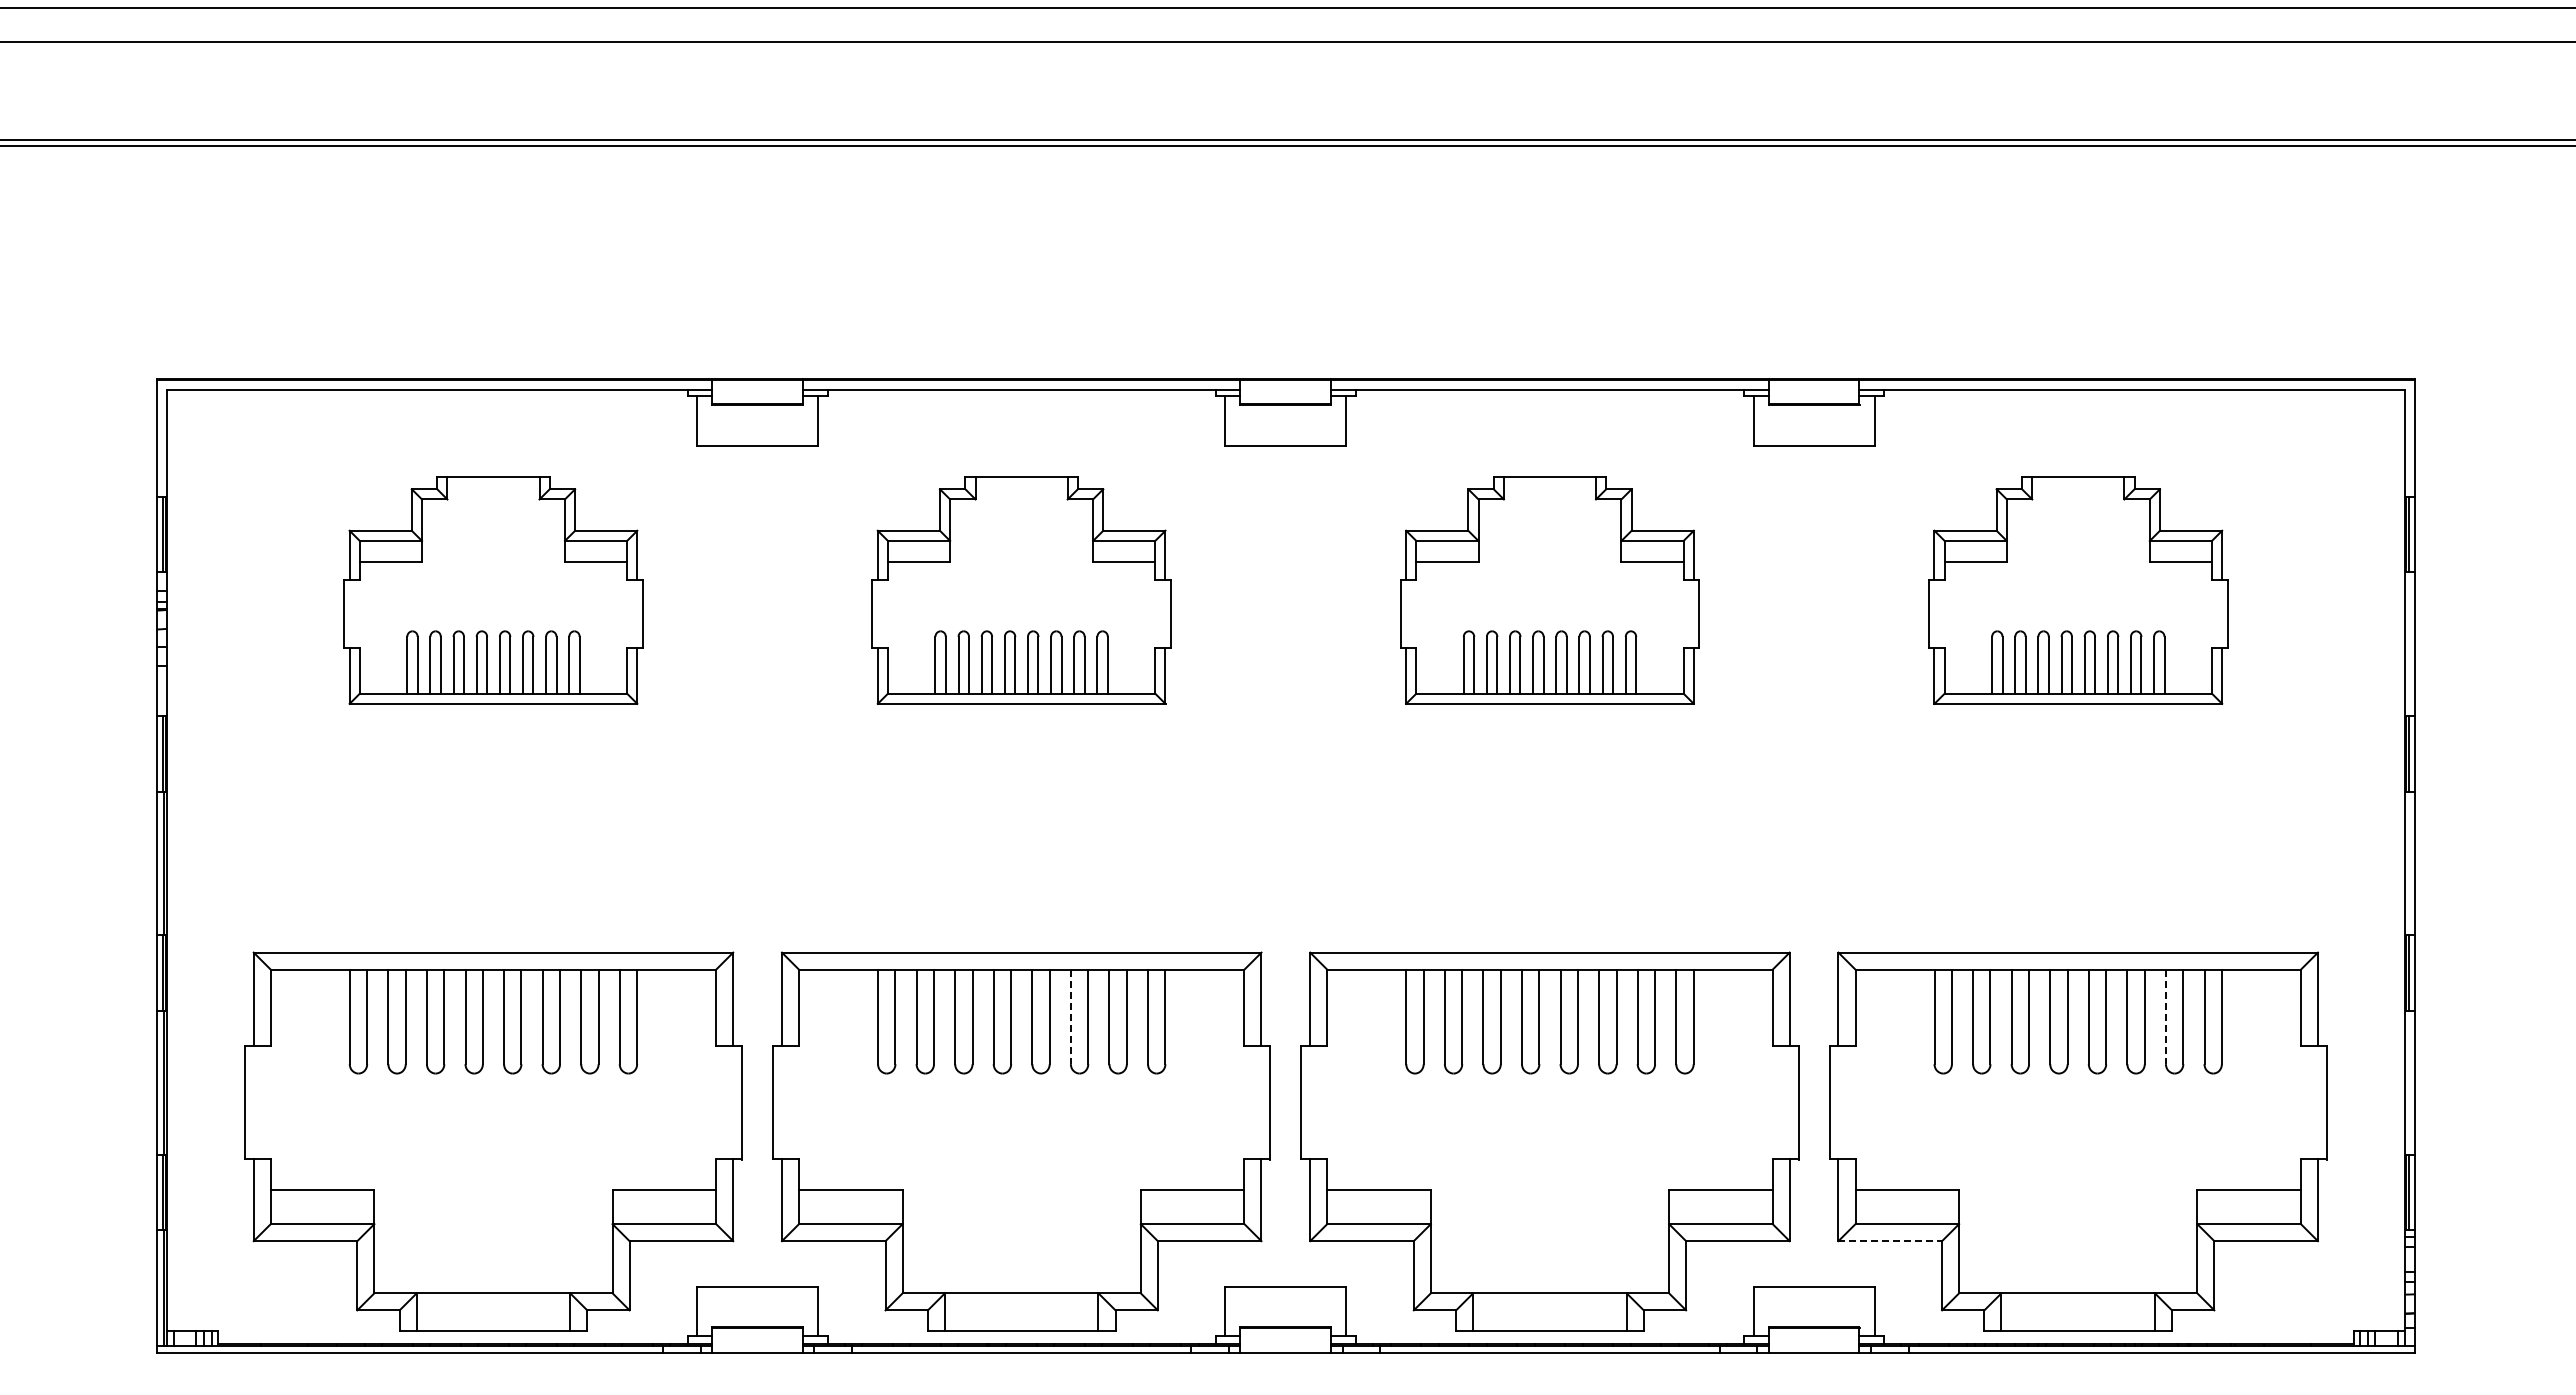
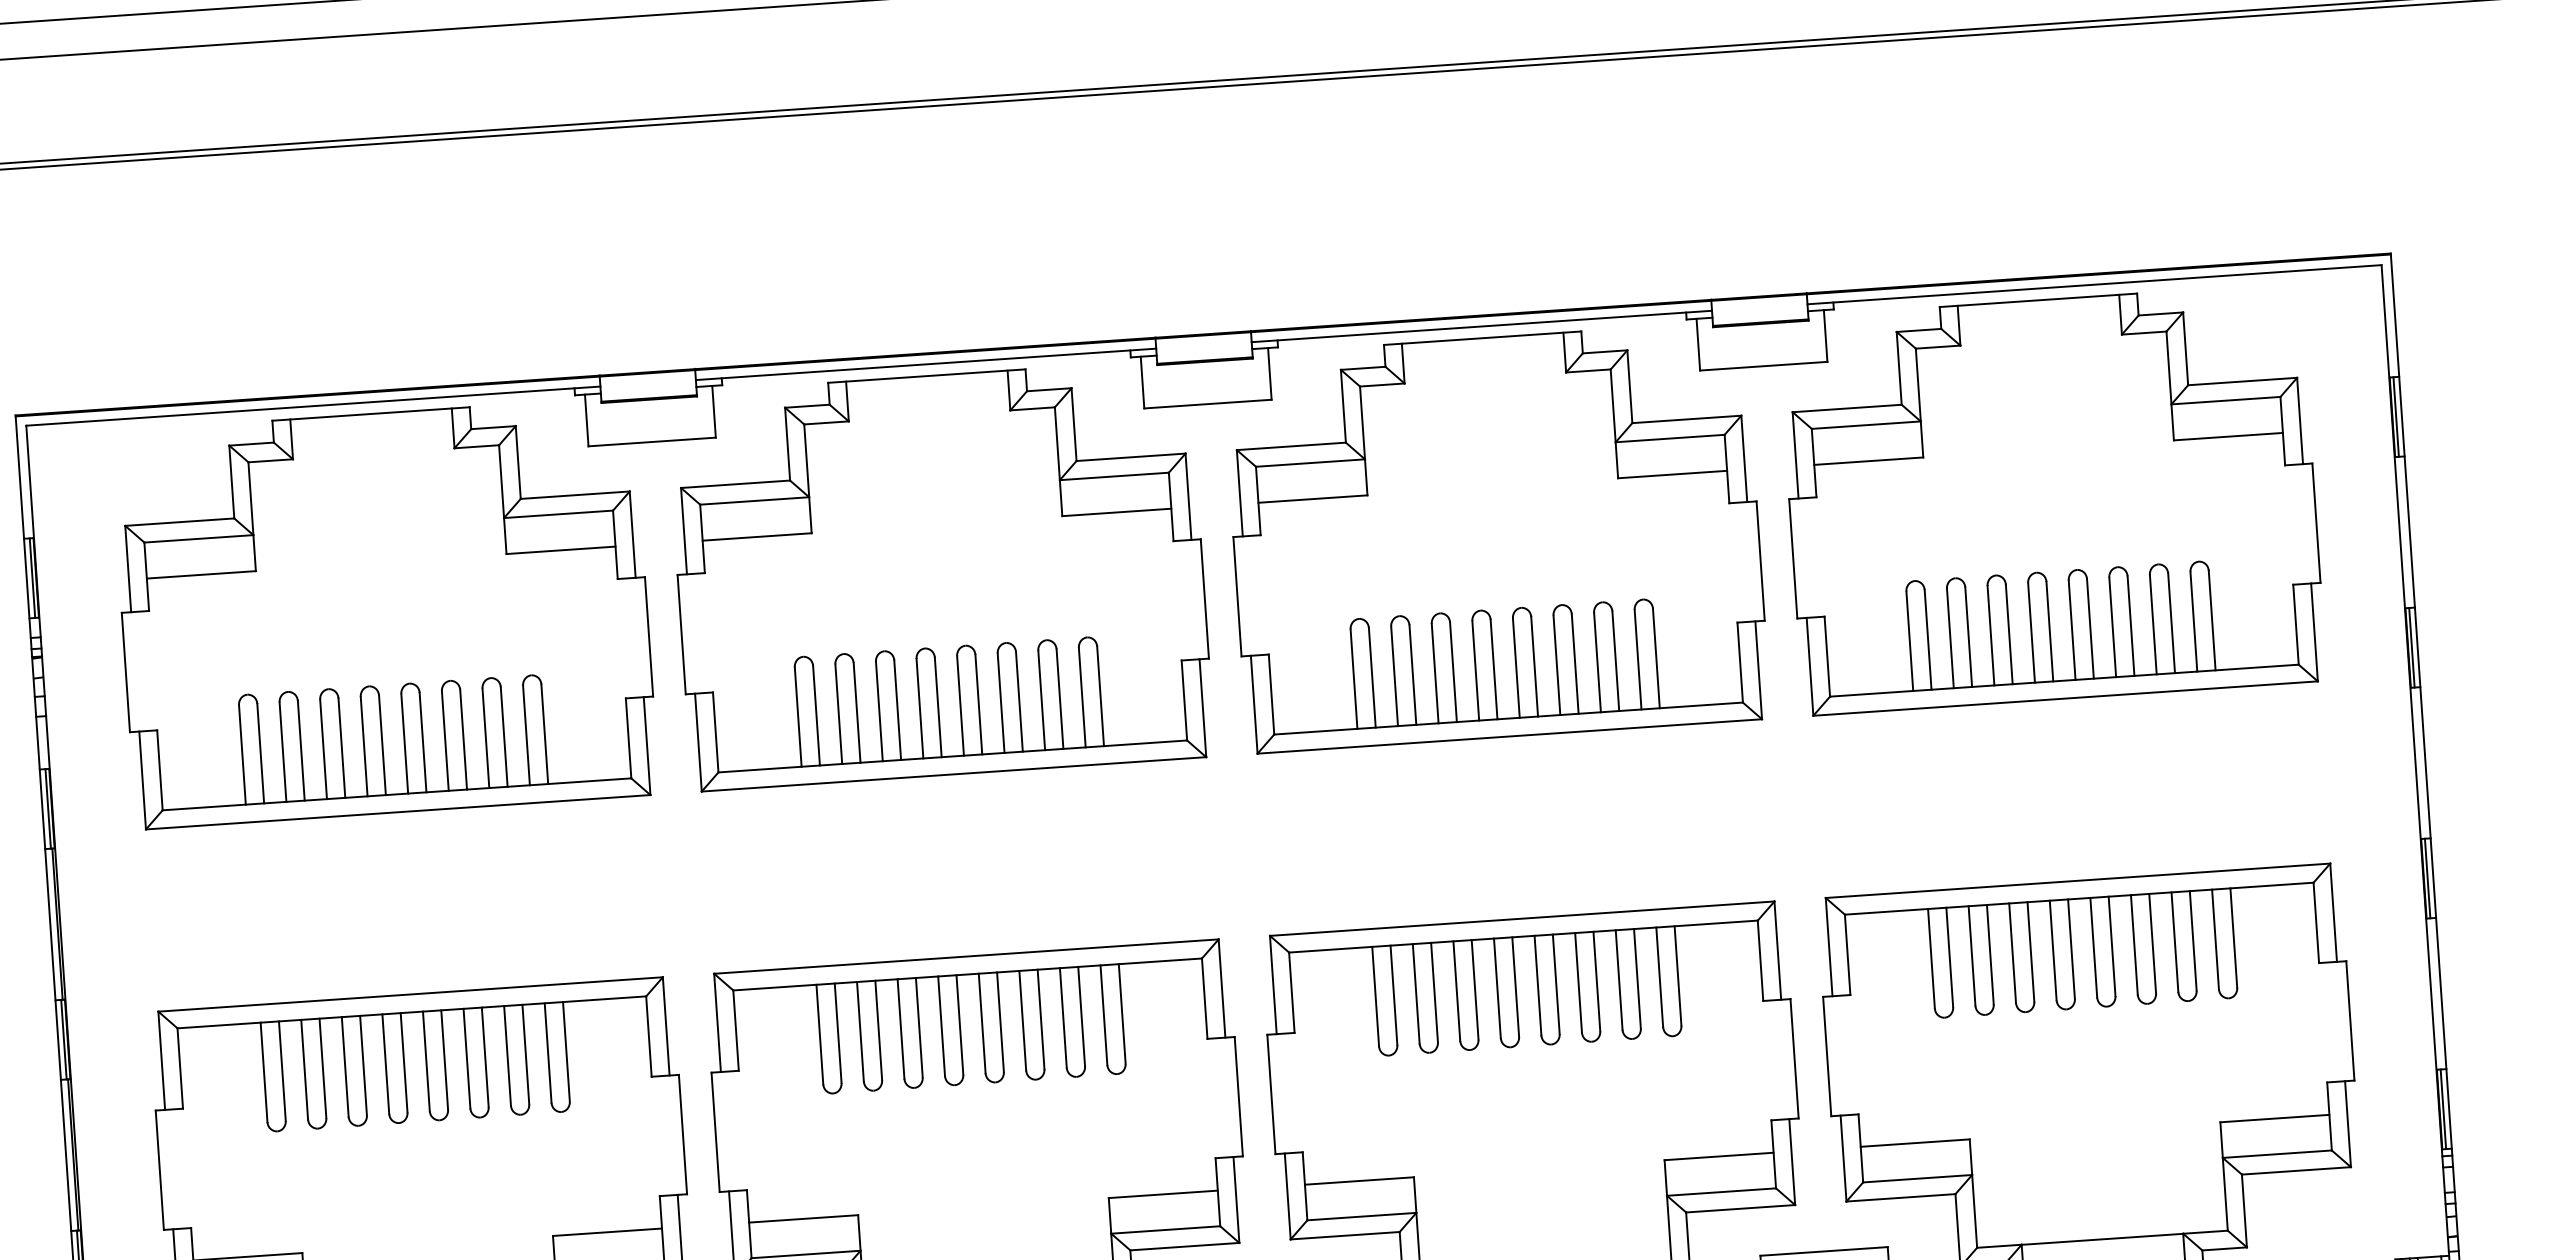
part: (493, 590) -> (384, 613), size x1.67
part: (1021, 590) -> (940, 575), size x1.67
part: (1549, 590) -> (1495, 537), size x1.67
part: (2078, 590) -> (2052, 499), size x1.67
line: (1070, 1017) -> (1022, 1021), dashed -> solid
line: (2165, 1017) -> (2174, 942), dashed -> solid
line: (1890, 1241) -> (1901, 1198), dashed -> solid

